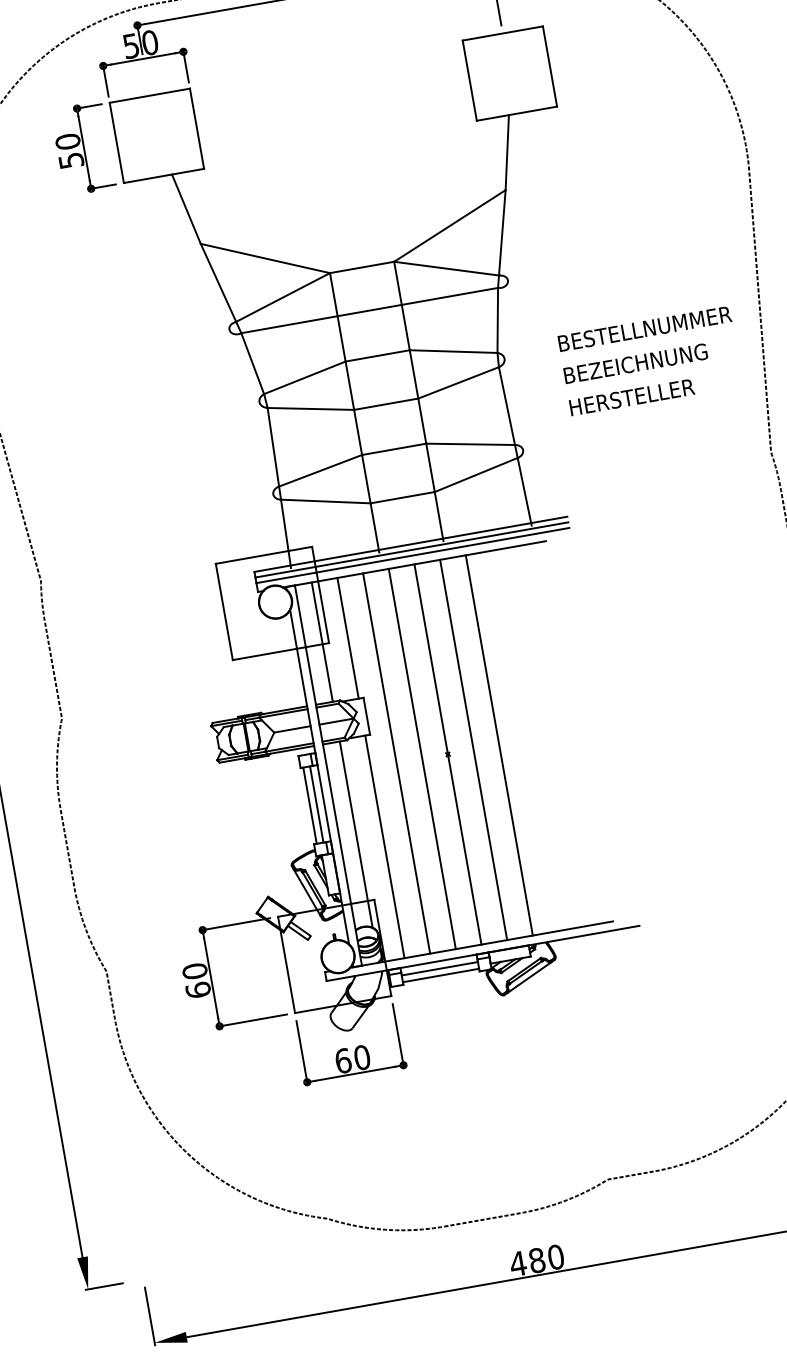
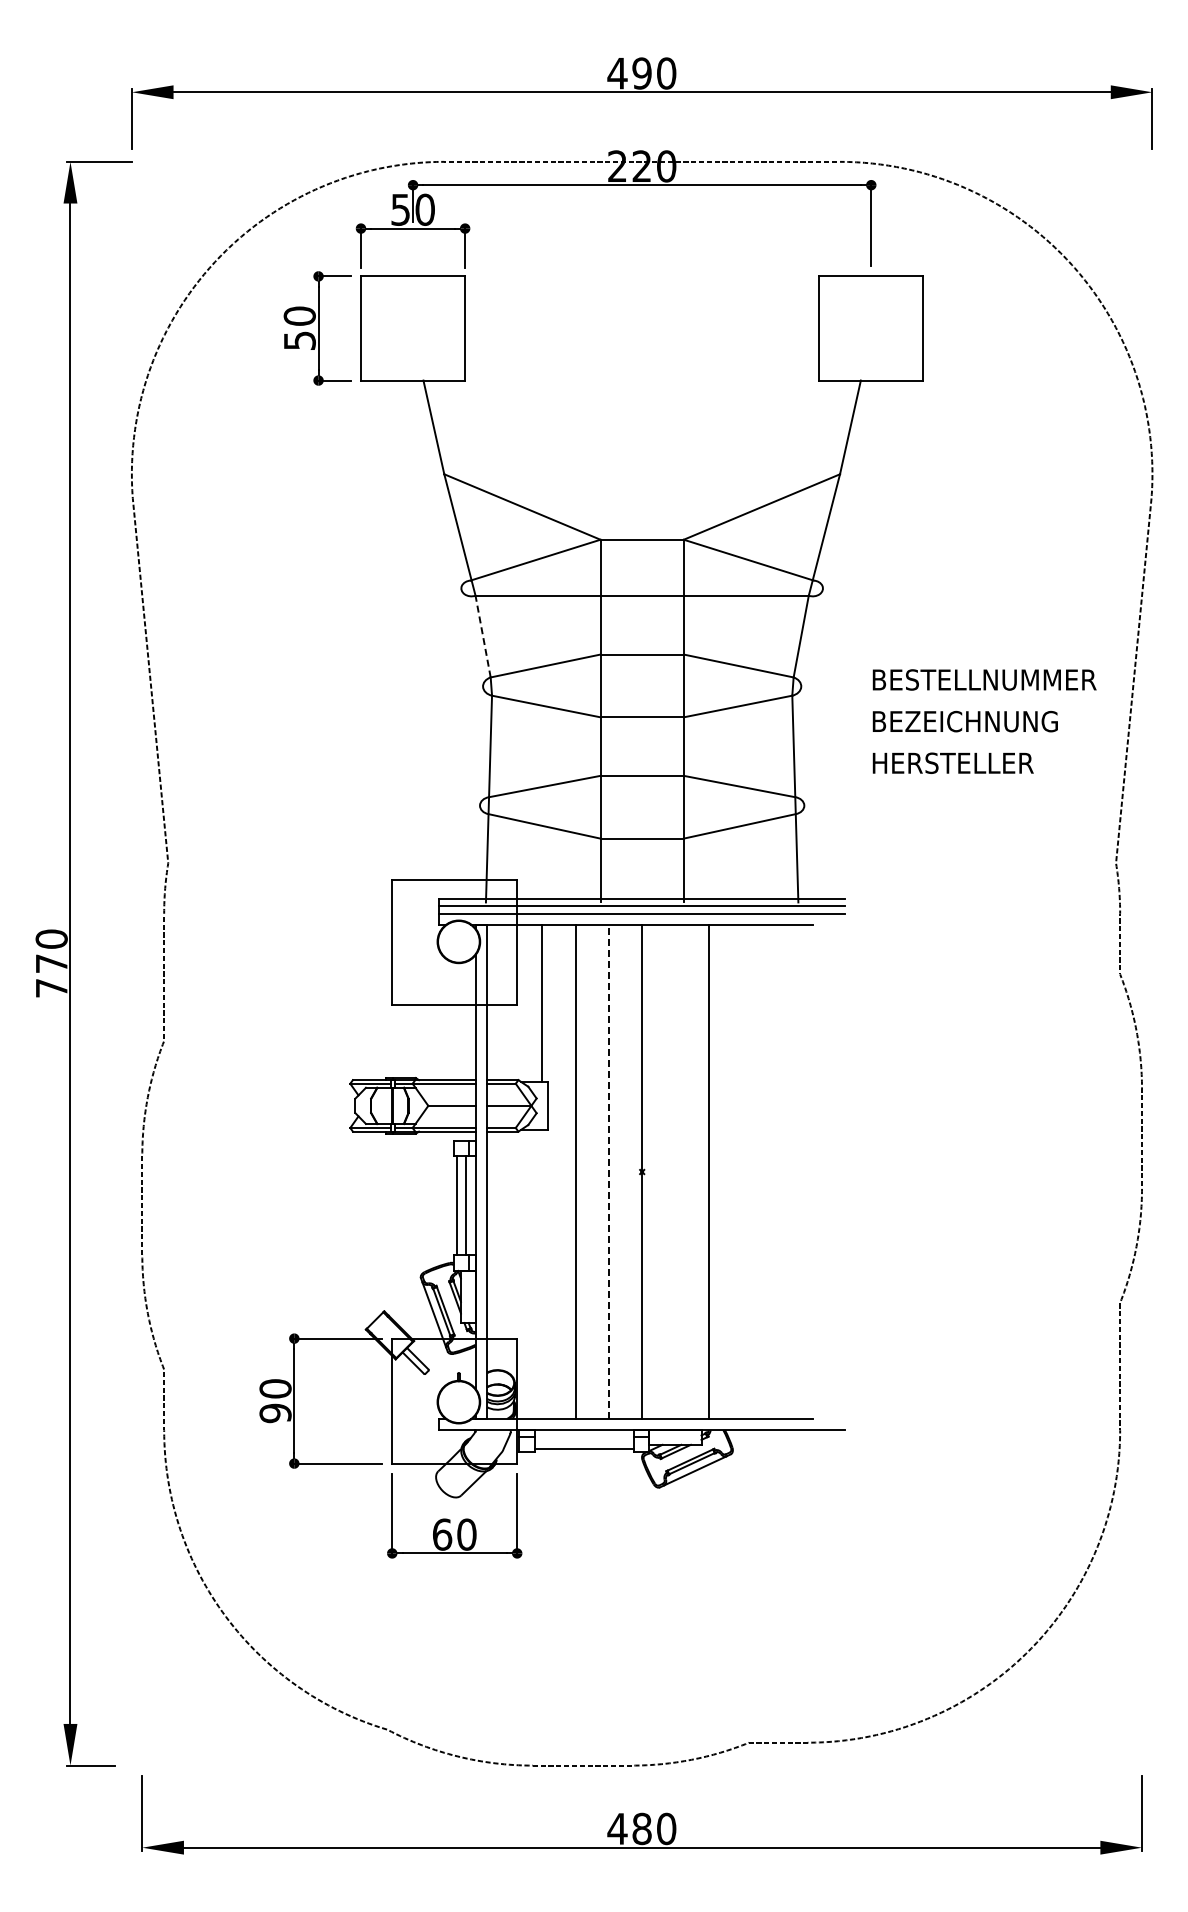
line: (253, 363) -> (483, 636), solid -> dashed
line: (321, 642) -> (508, 1002), removed
line: (473, 749) -> (675, 1171), removed
line: (422, 759) -> (608, 1172), solid -> dashed
line: (355, 834) -> (508, 1252), removed
line: (384, 846) -> (542, 1273), removed
line: (439, 968) -> (583, 1439), removed
text: (198, 990) -> (275, 1413), 60 -> 90

